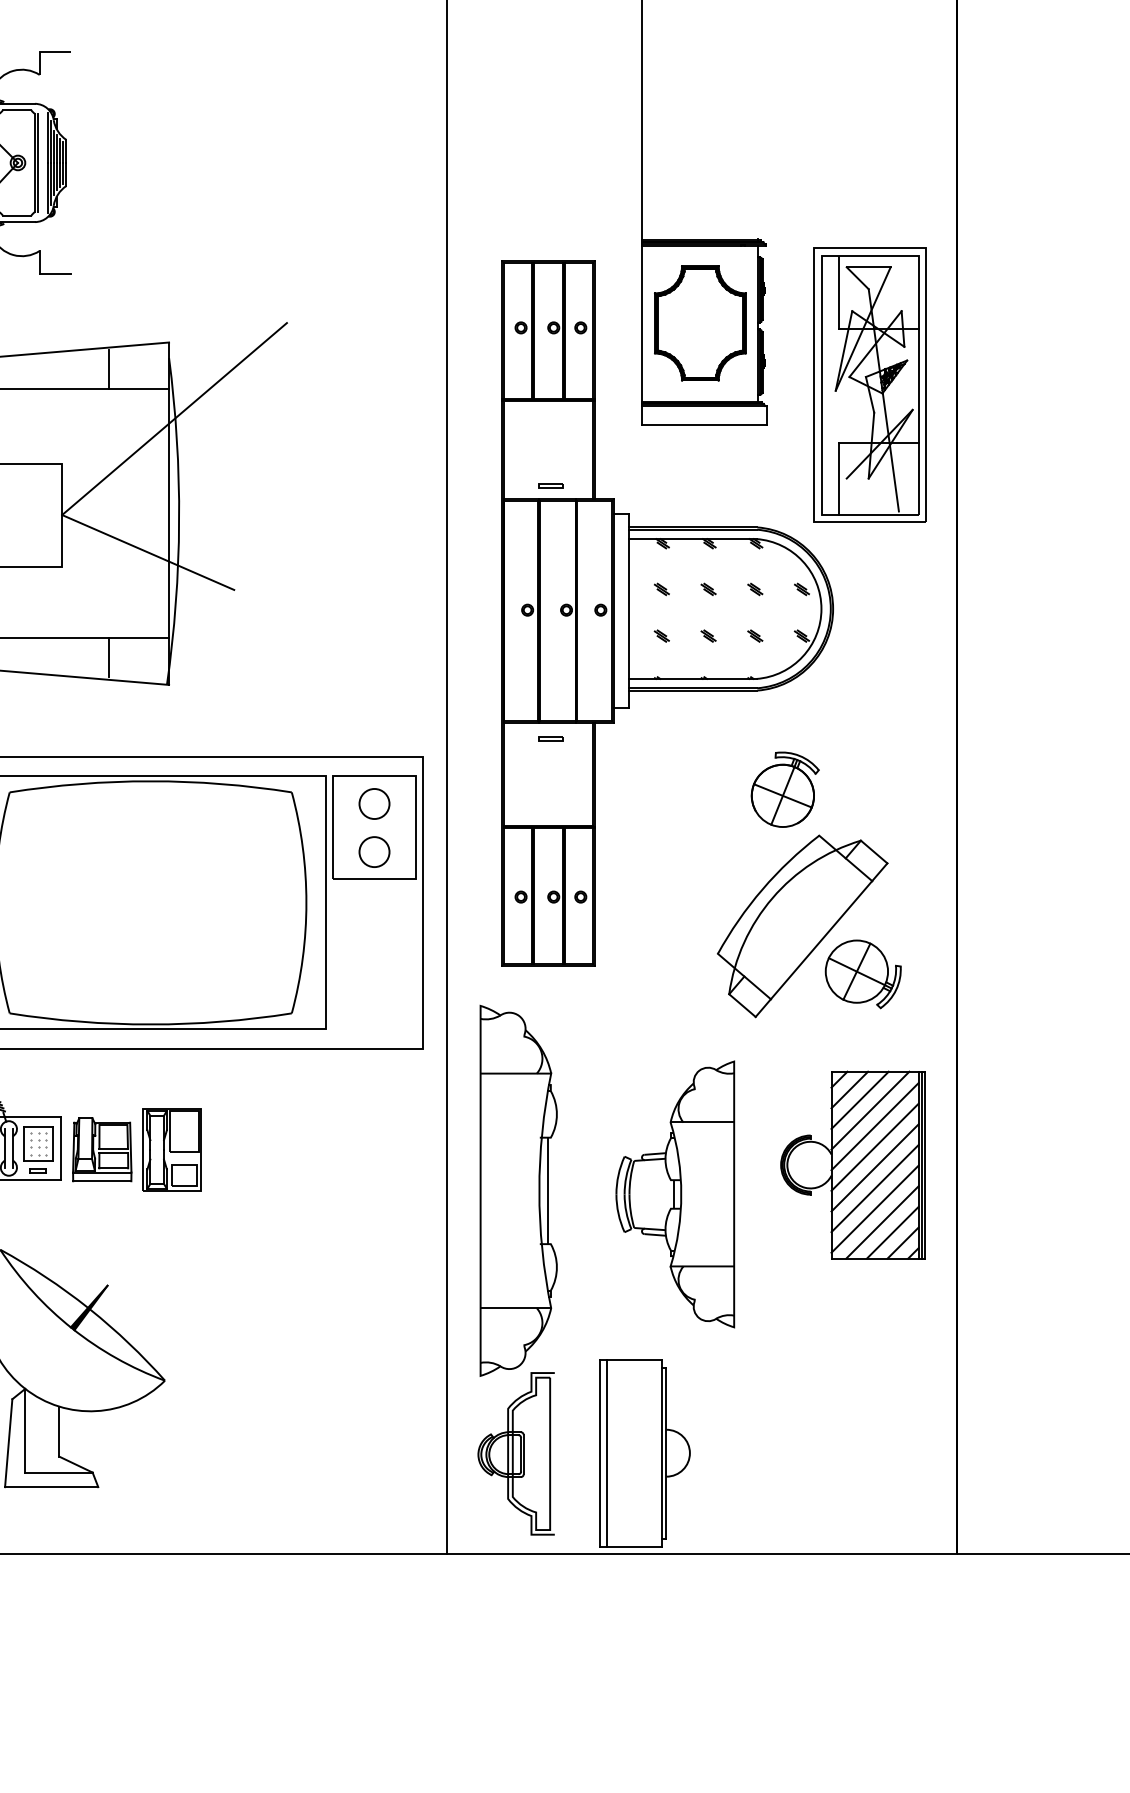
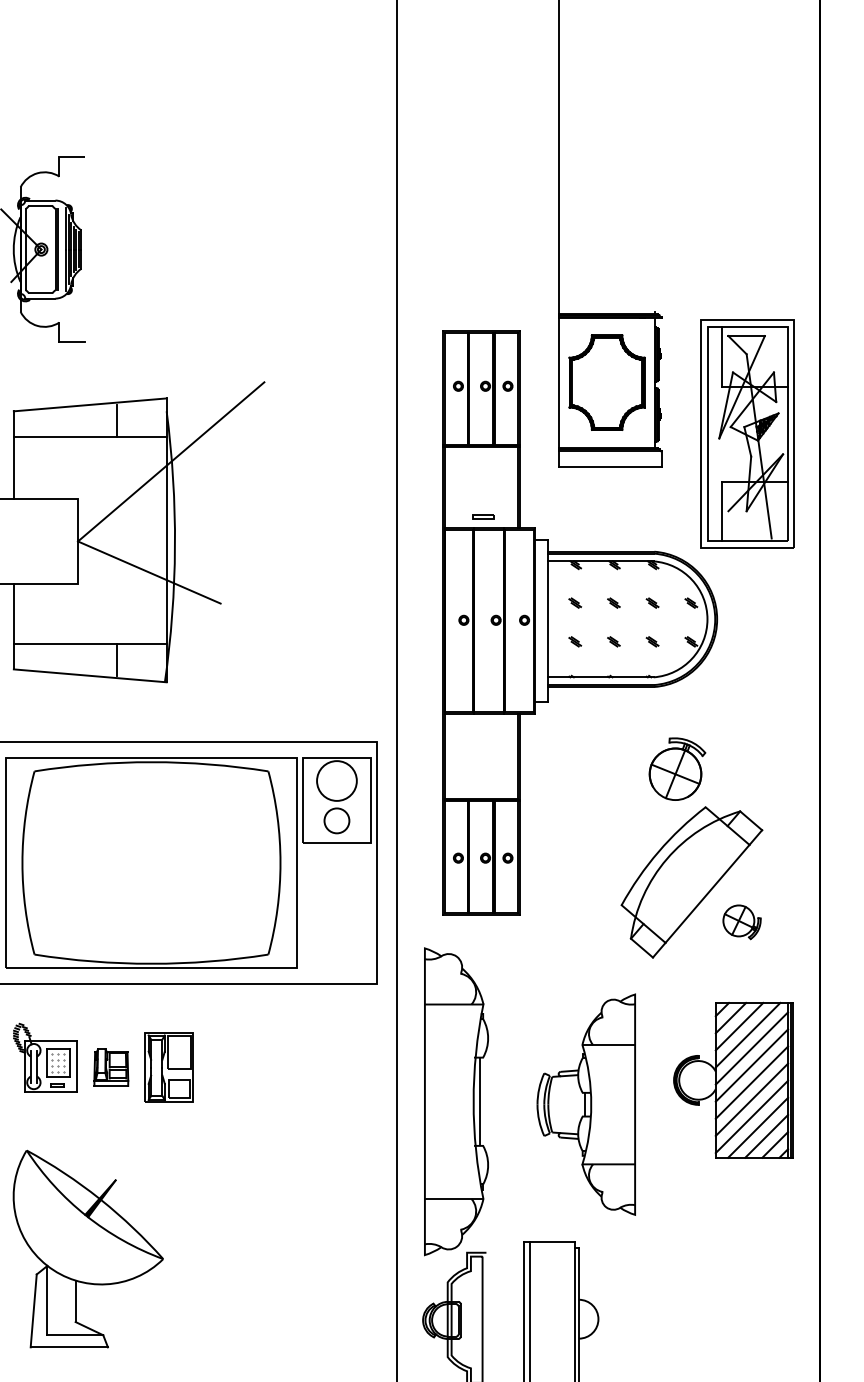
part: (550, 738) -> (482, 726), removed
circle: (374, 803) -> (336, 780), size x1.6
part: (862, 974) -> (741, 922), size x0.6
part: (102, 1149) -> (111, 1067), size x0.7

